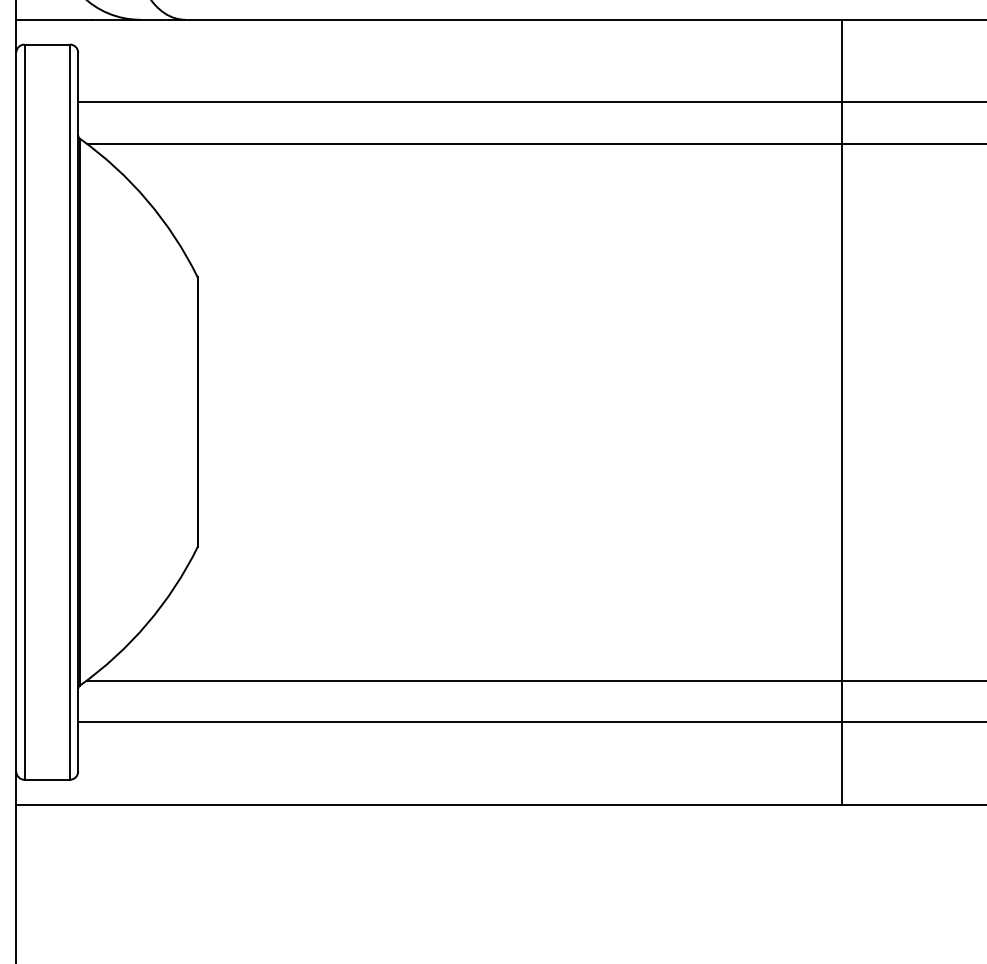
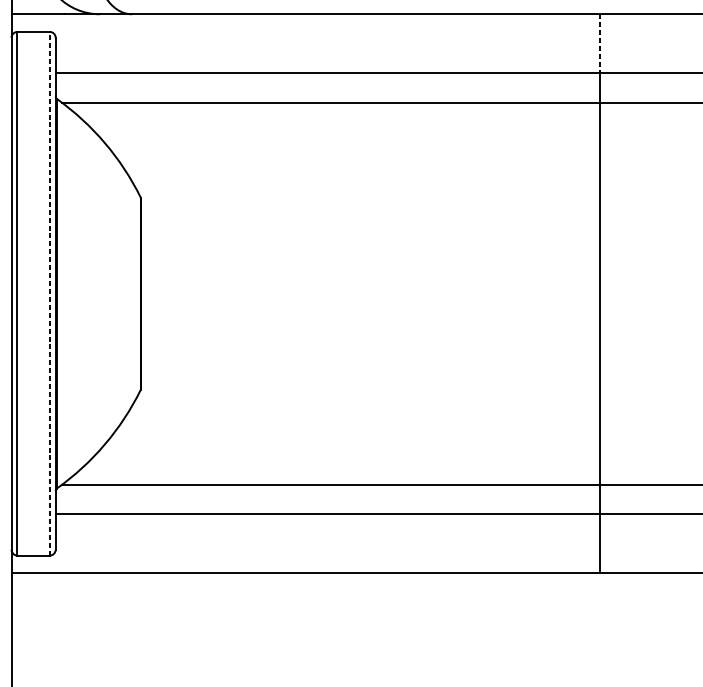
line: (842, 61) -> (600, 43), solid -> dashed
line: (69, 412) -> (49, 293), solid -> dashed

